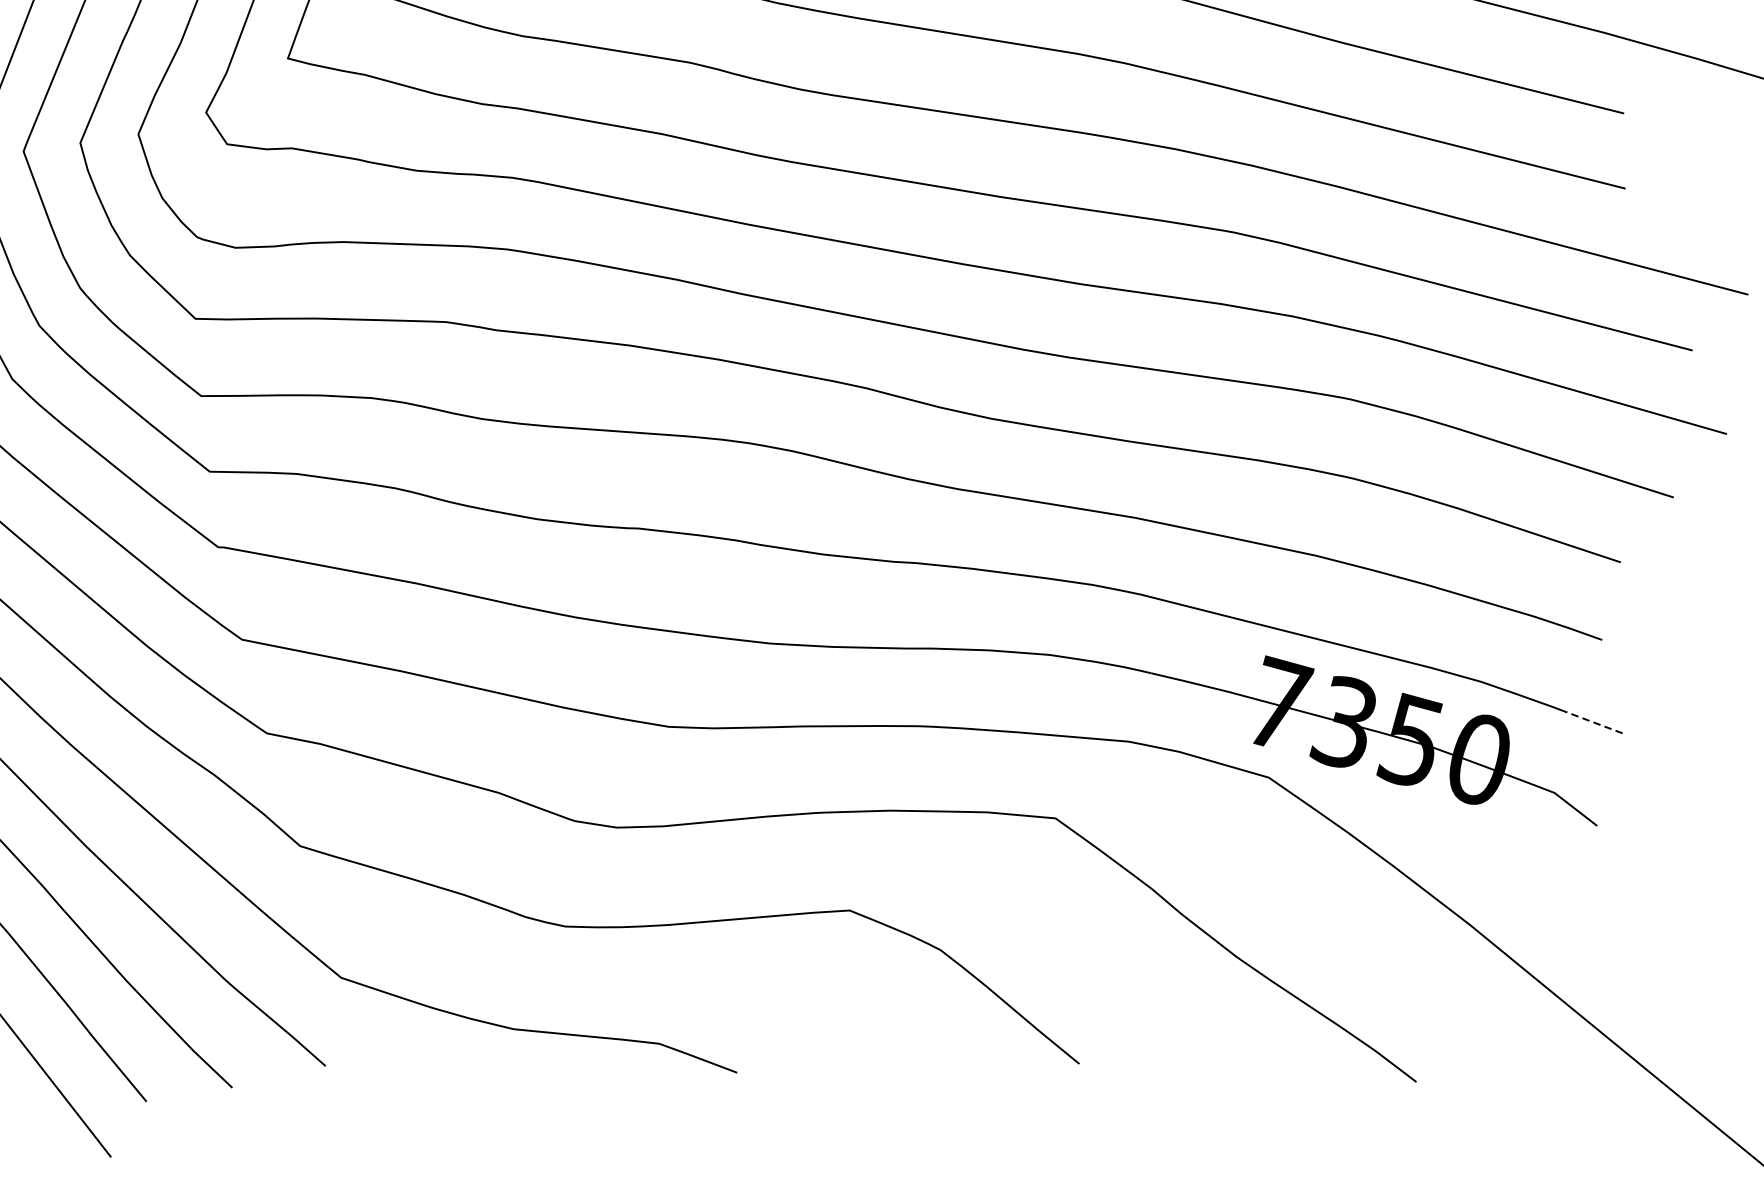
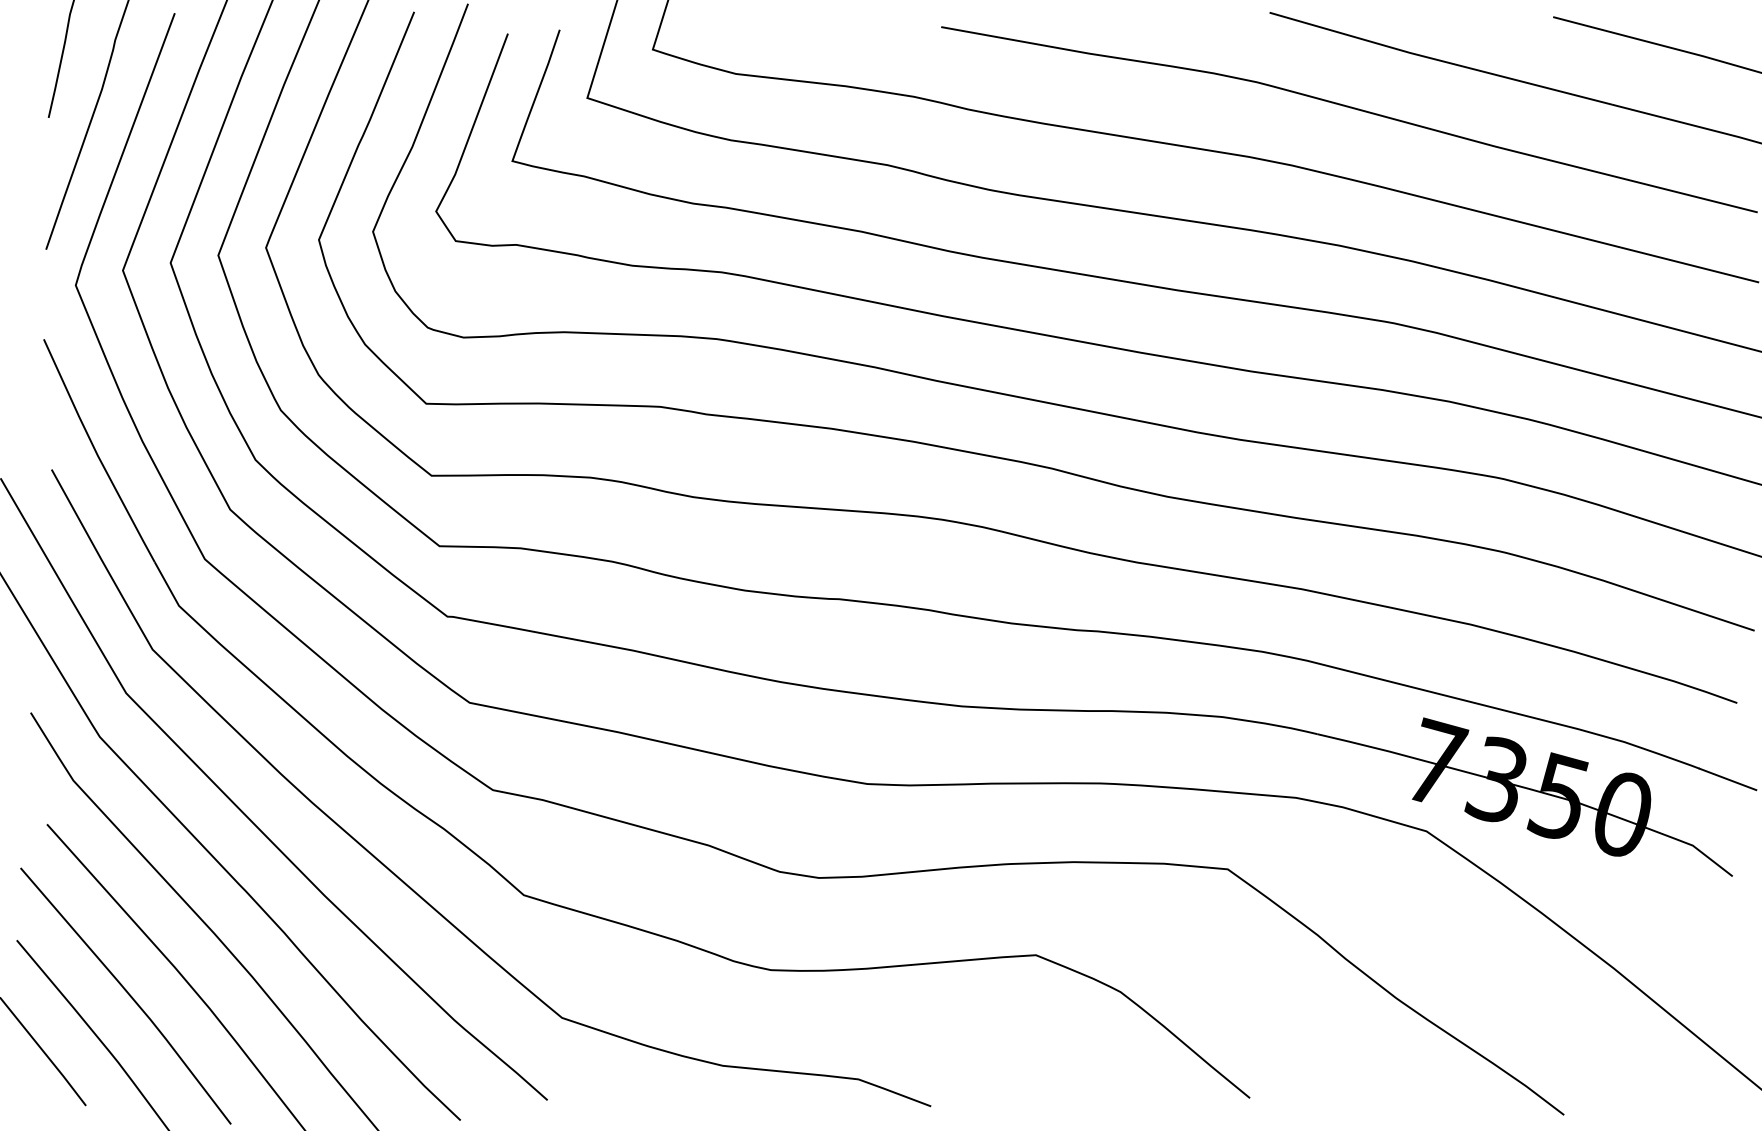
line: (1591, 721) -> (1727, 779), dashed -> solid

